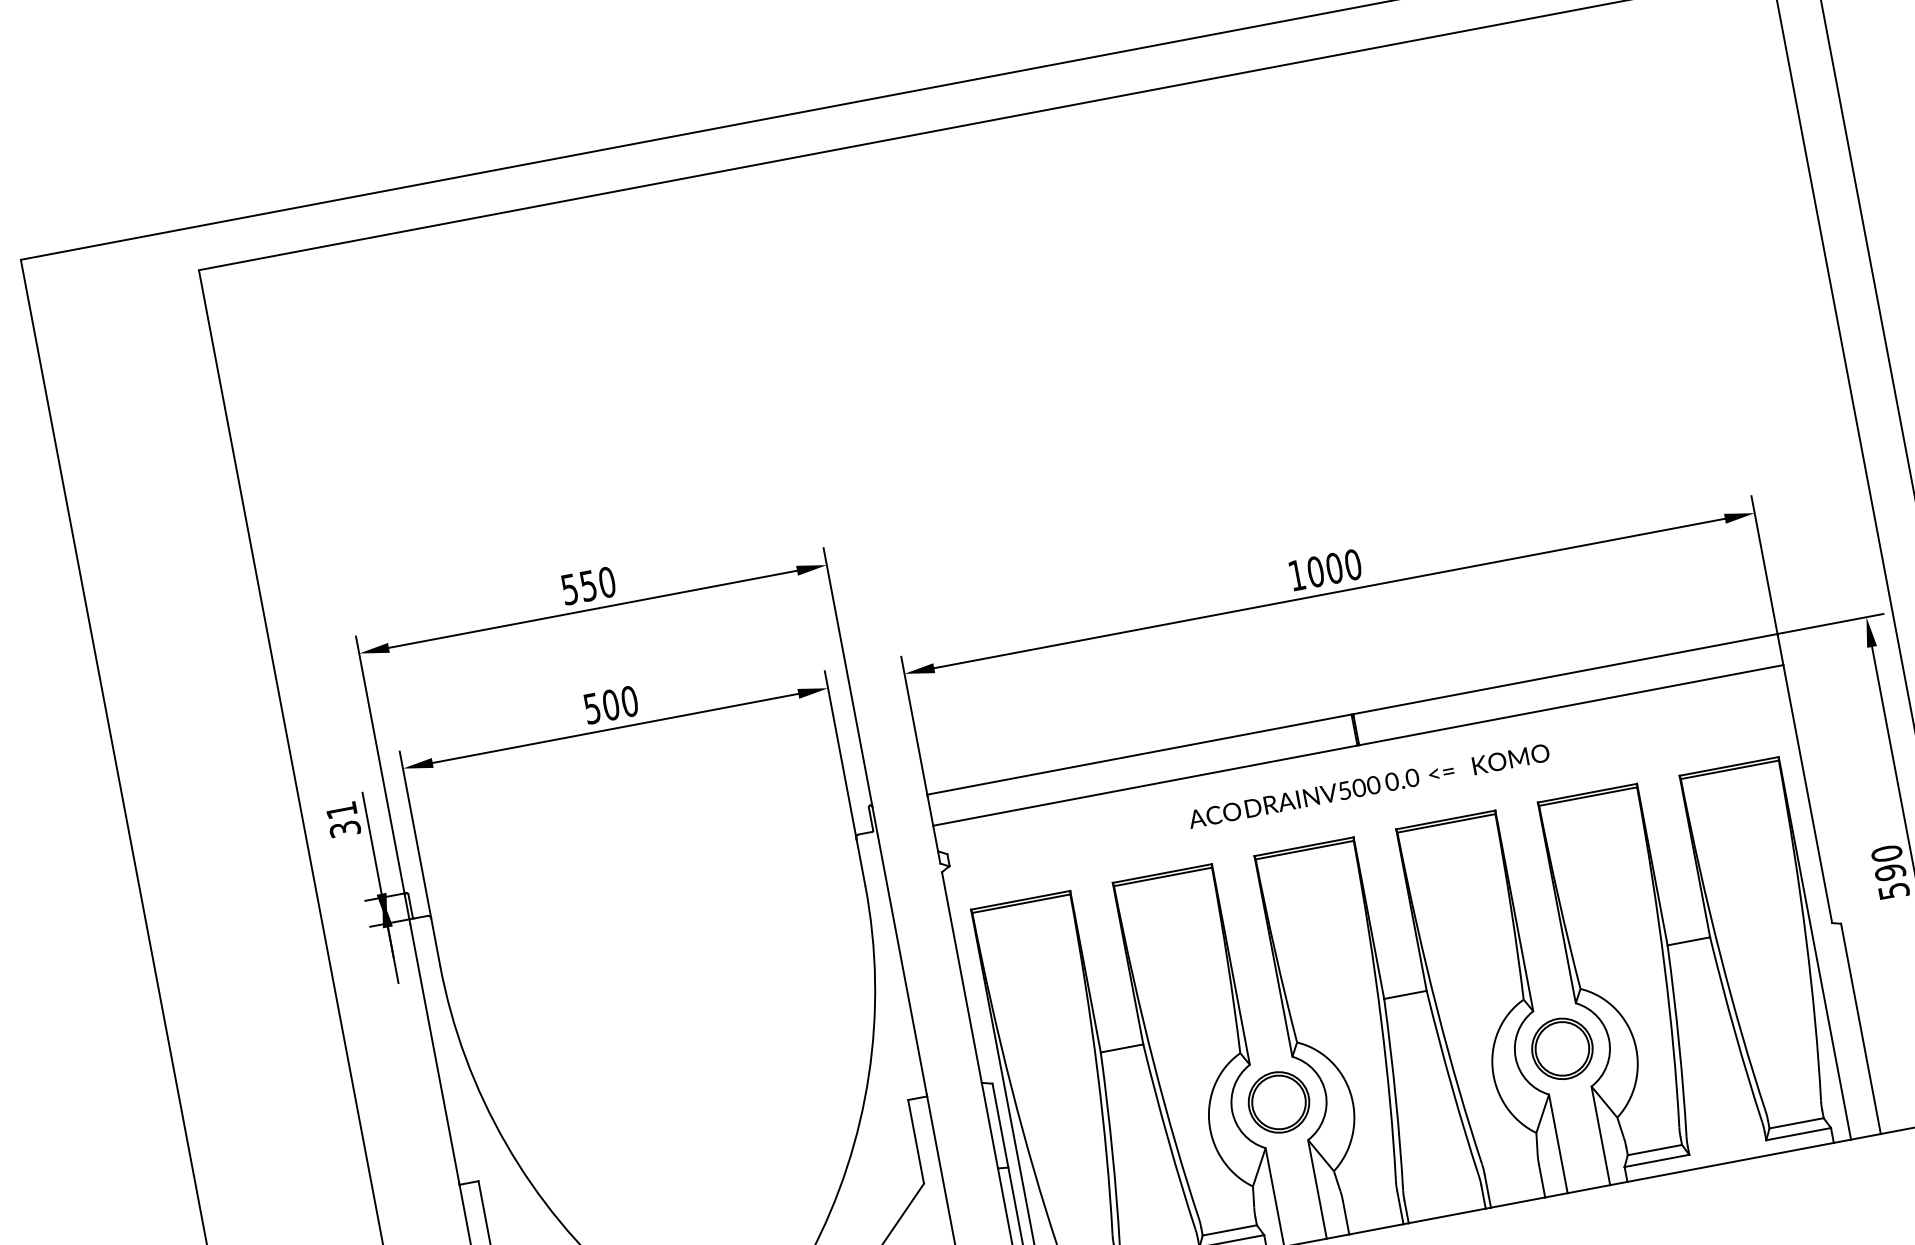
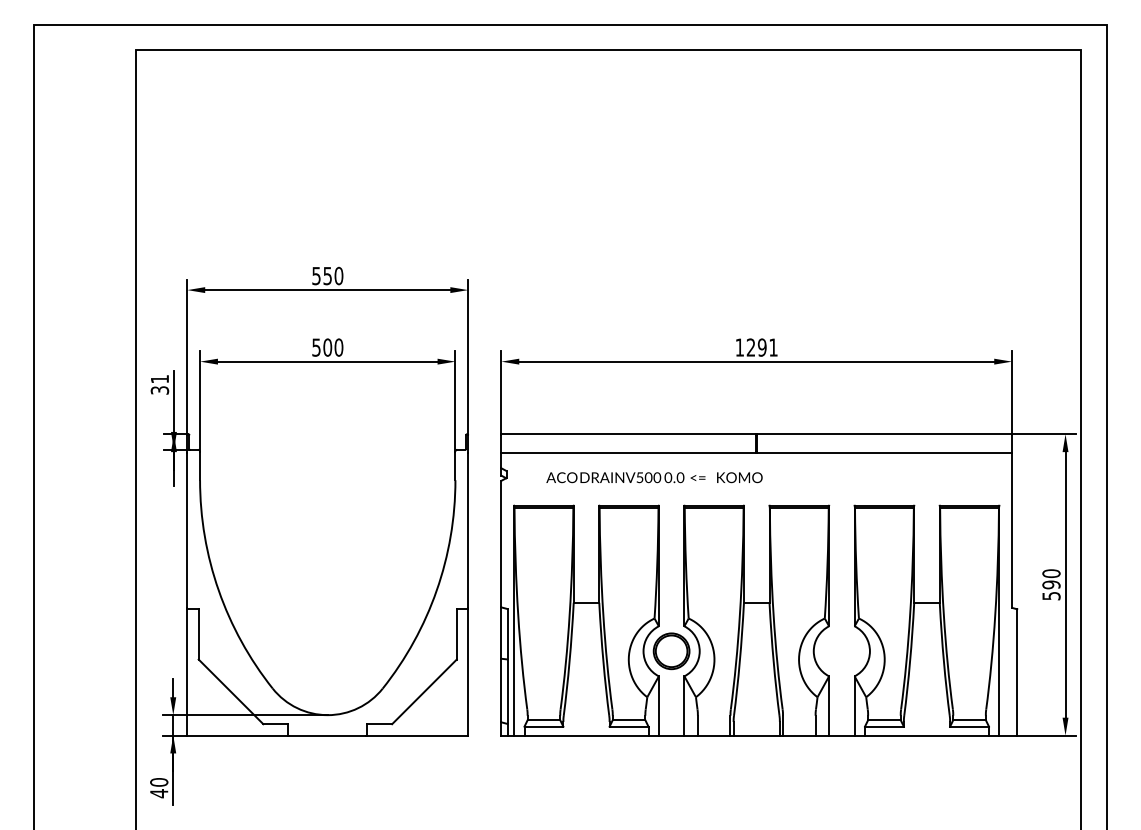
text: (1333, 568) -> (761, 347), 1000 -> 1291
text: (1368, 785) -> (654, 477), moved
part: (1561, 1049) -> (841, 651), removed

